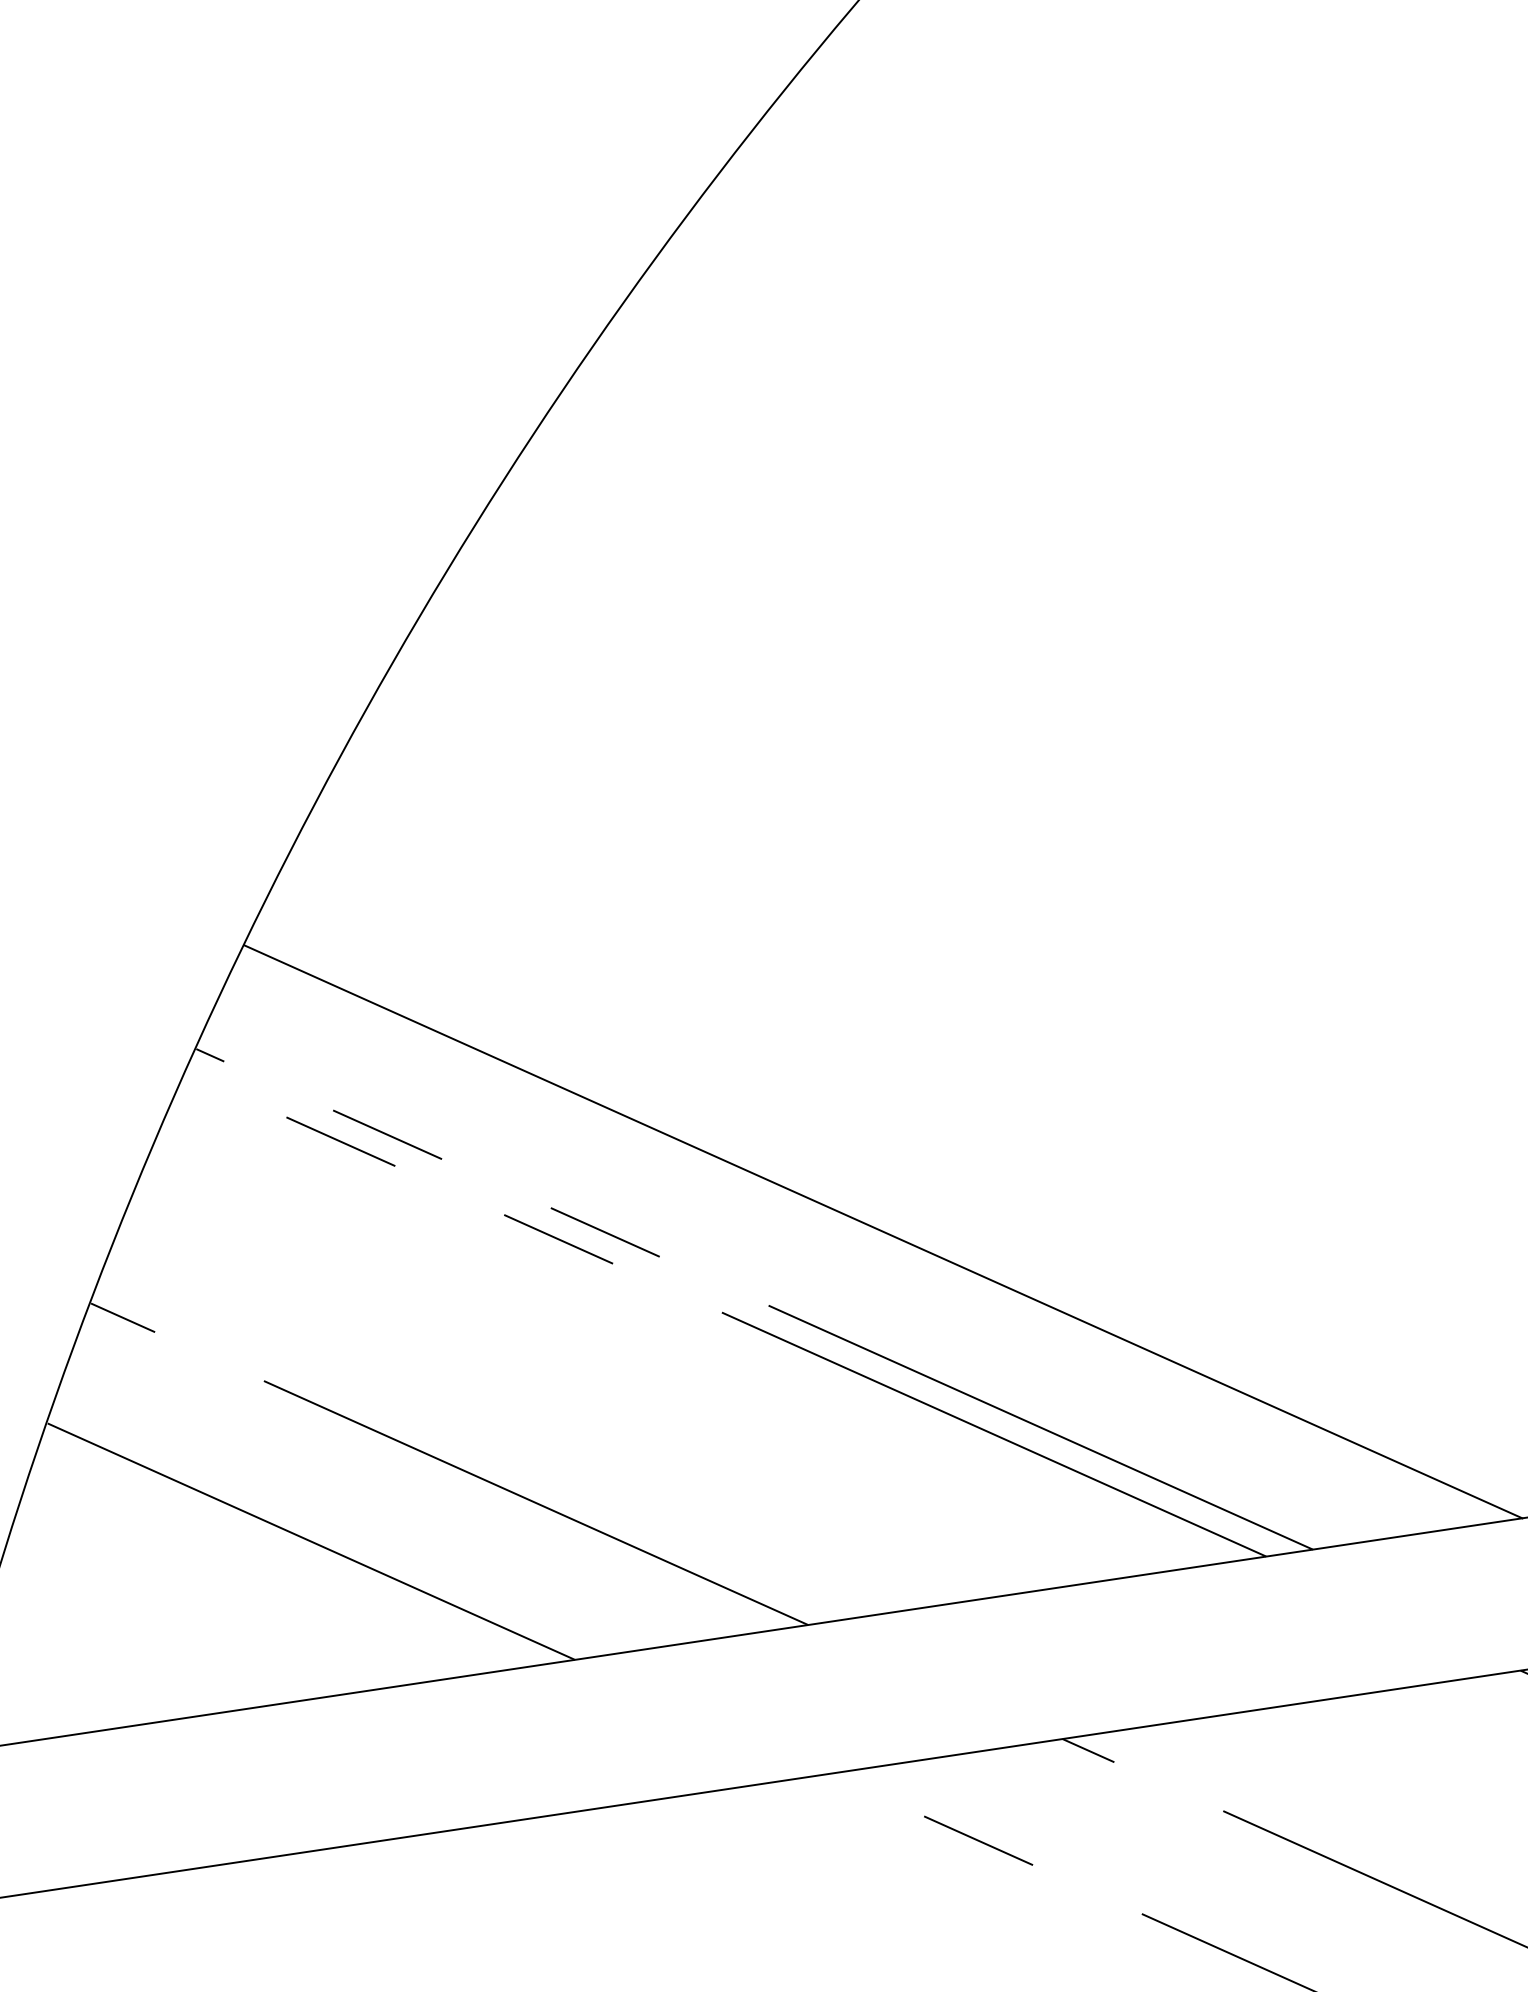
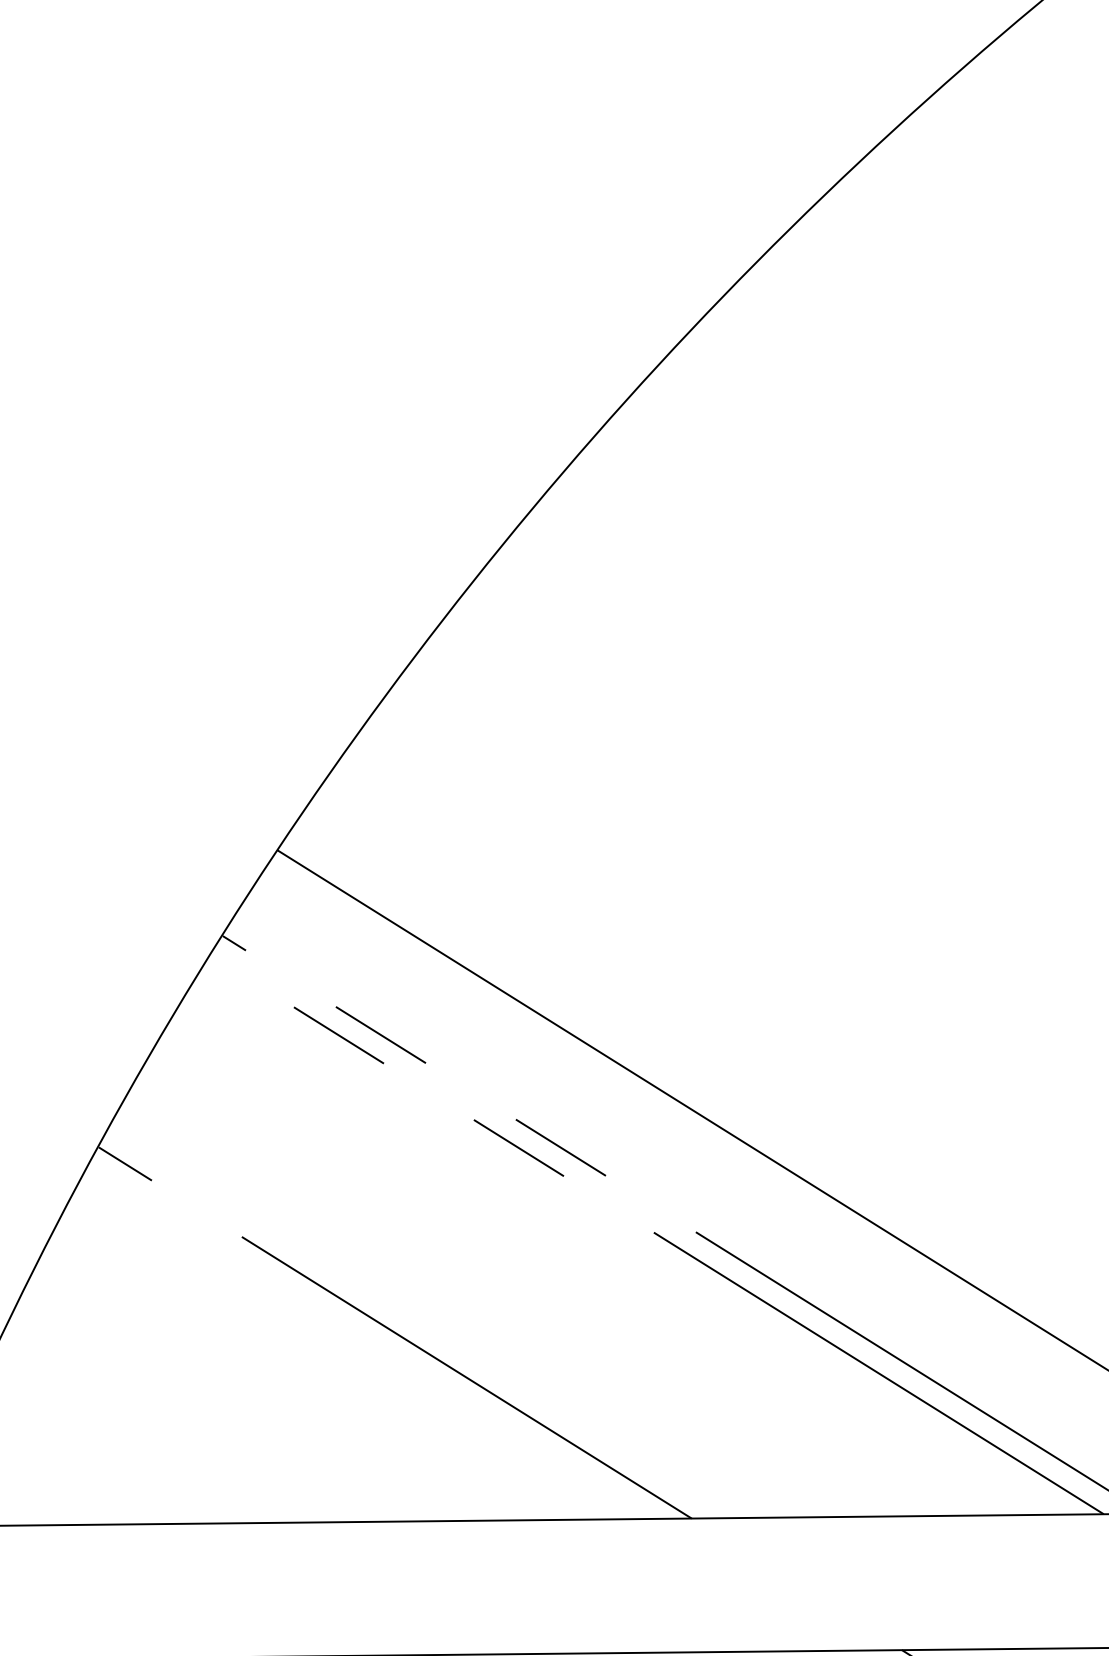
line: (311, 1541) -> (264, 1384), removed

